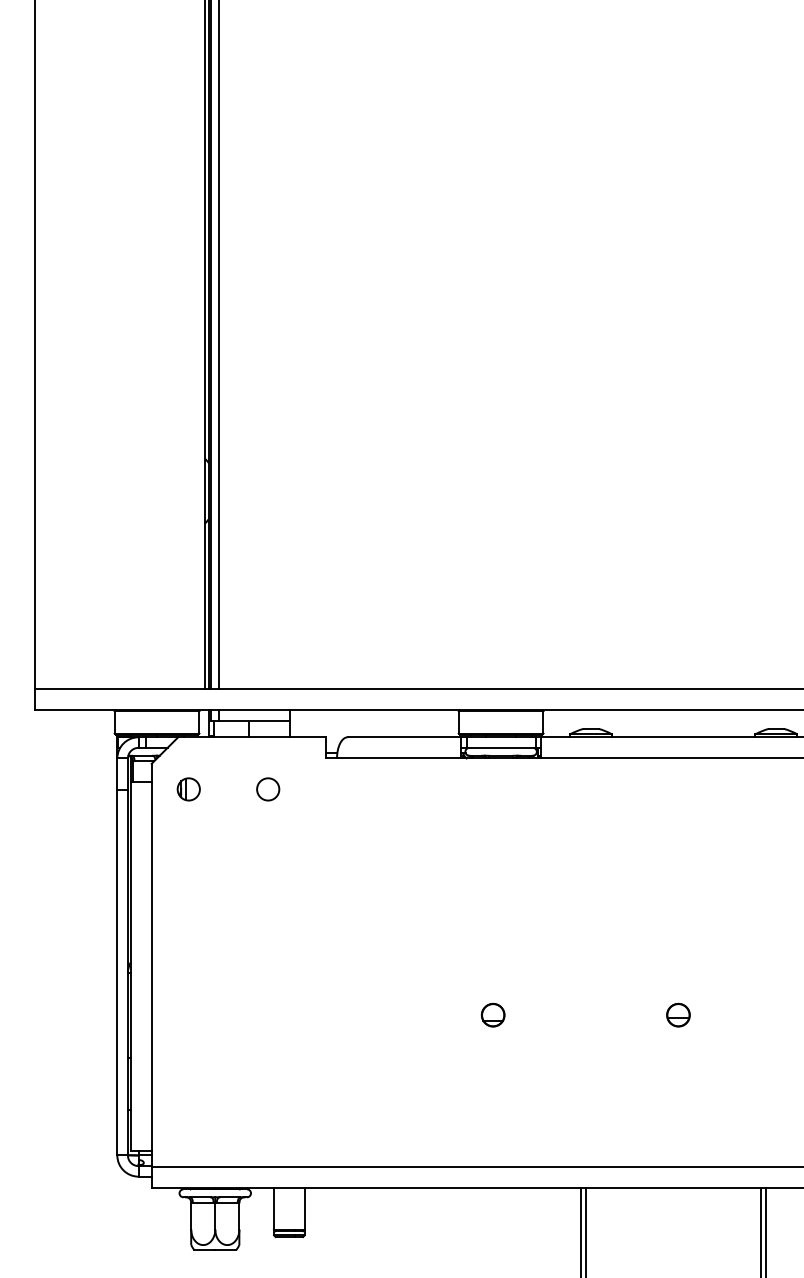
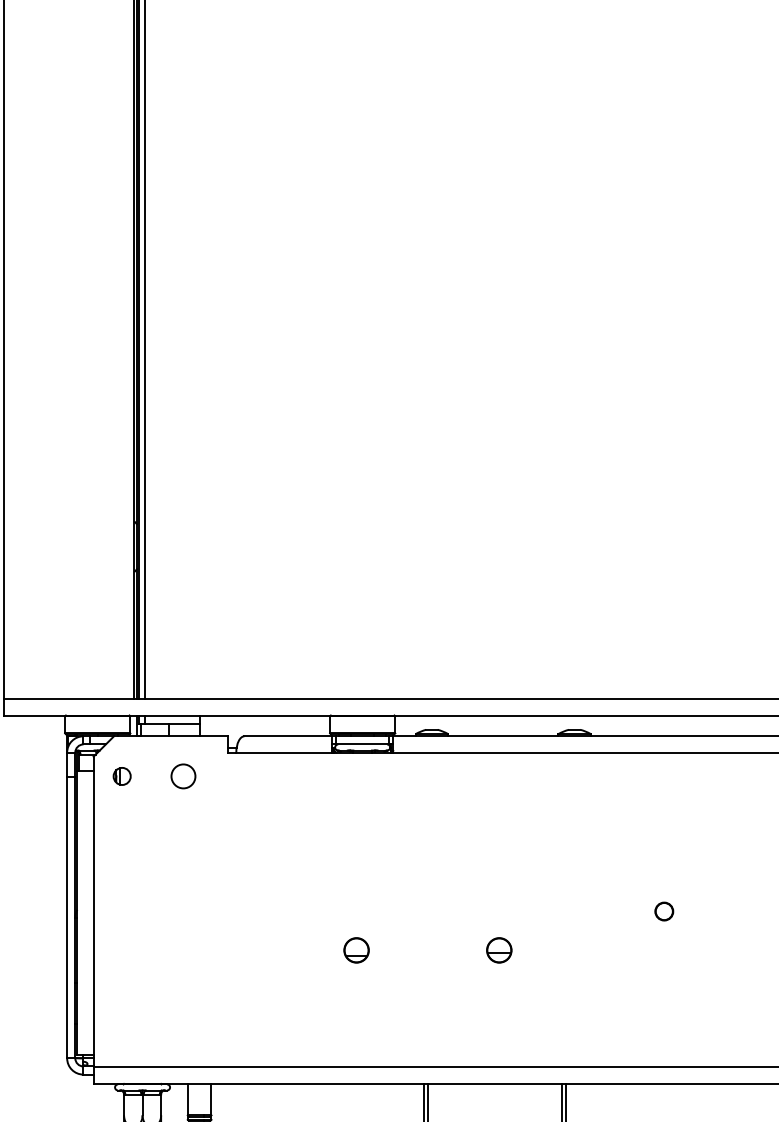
circle: (267, 789) -> (182, 776), size x1.4
part: (493, 1014) -> (356, 949), size x1.4
part: (677, 1014) -> (498, 949), size x1.4

